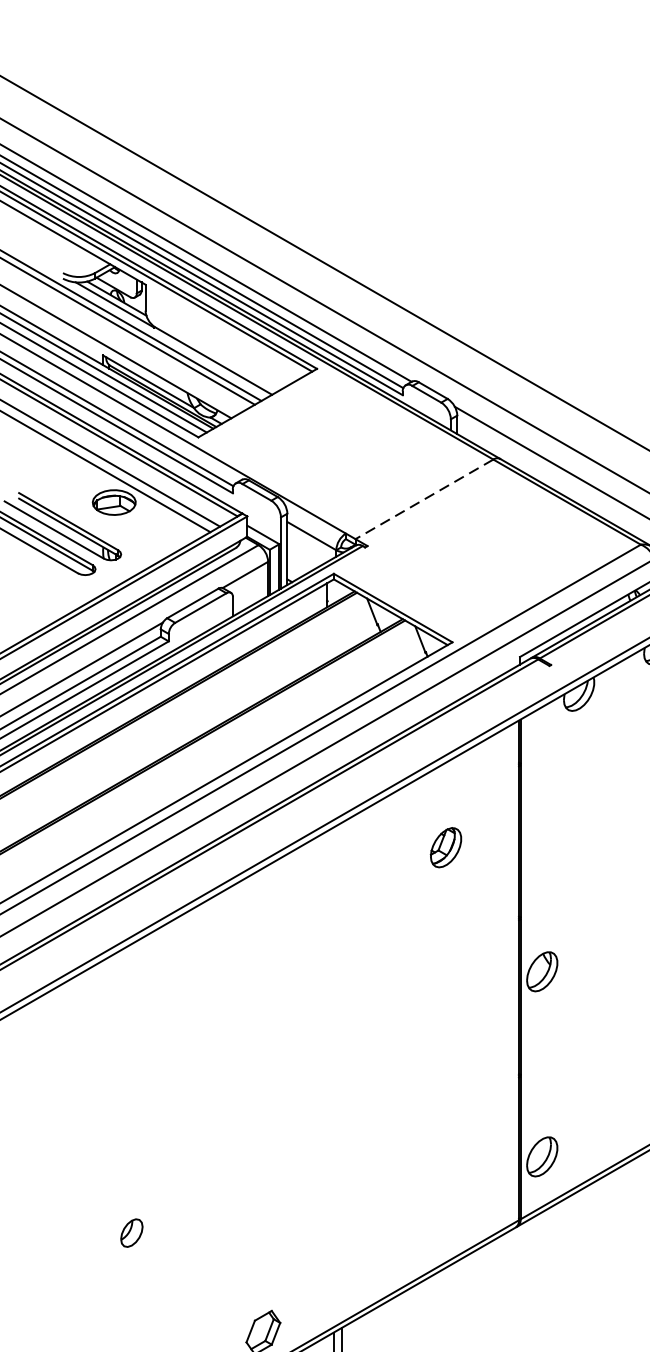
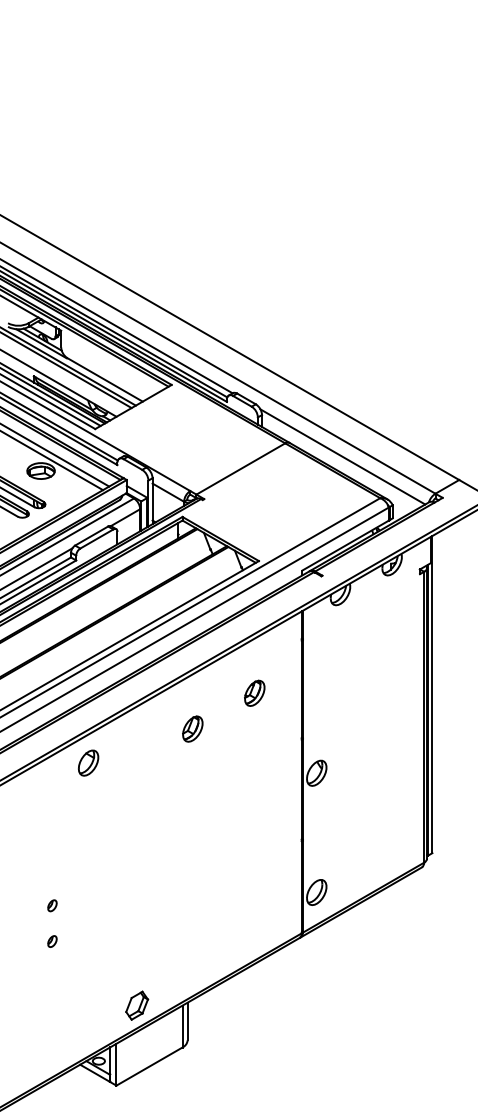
line: (423, 500) -> (240, 469), dashed -> solid
part: (349, 902) -> (192, 728), added
part: (187, 955) -> (88, 762), added
part: (132, 1177) -> (52, 905), added
part: (132, 1232) -> (52, 941), size x0.62

